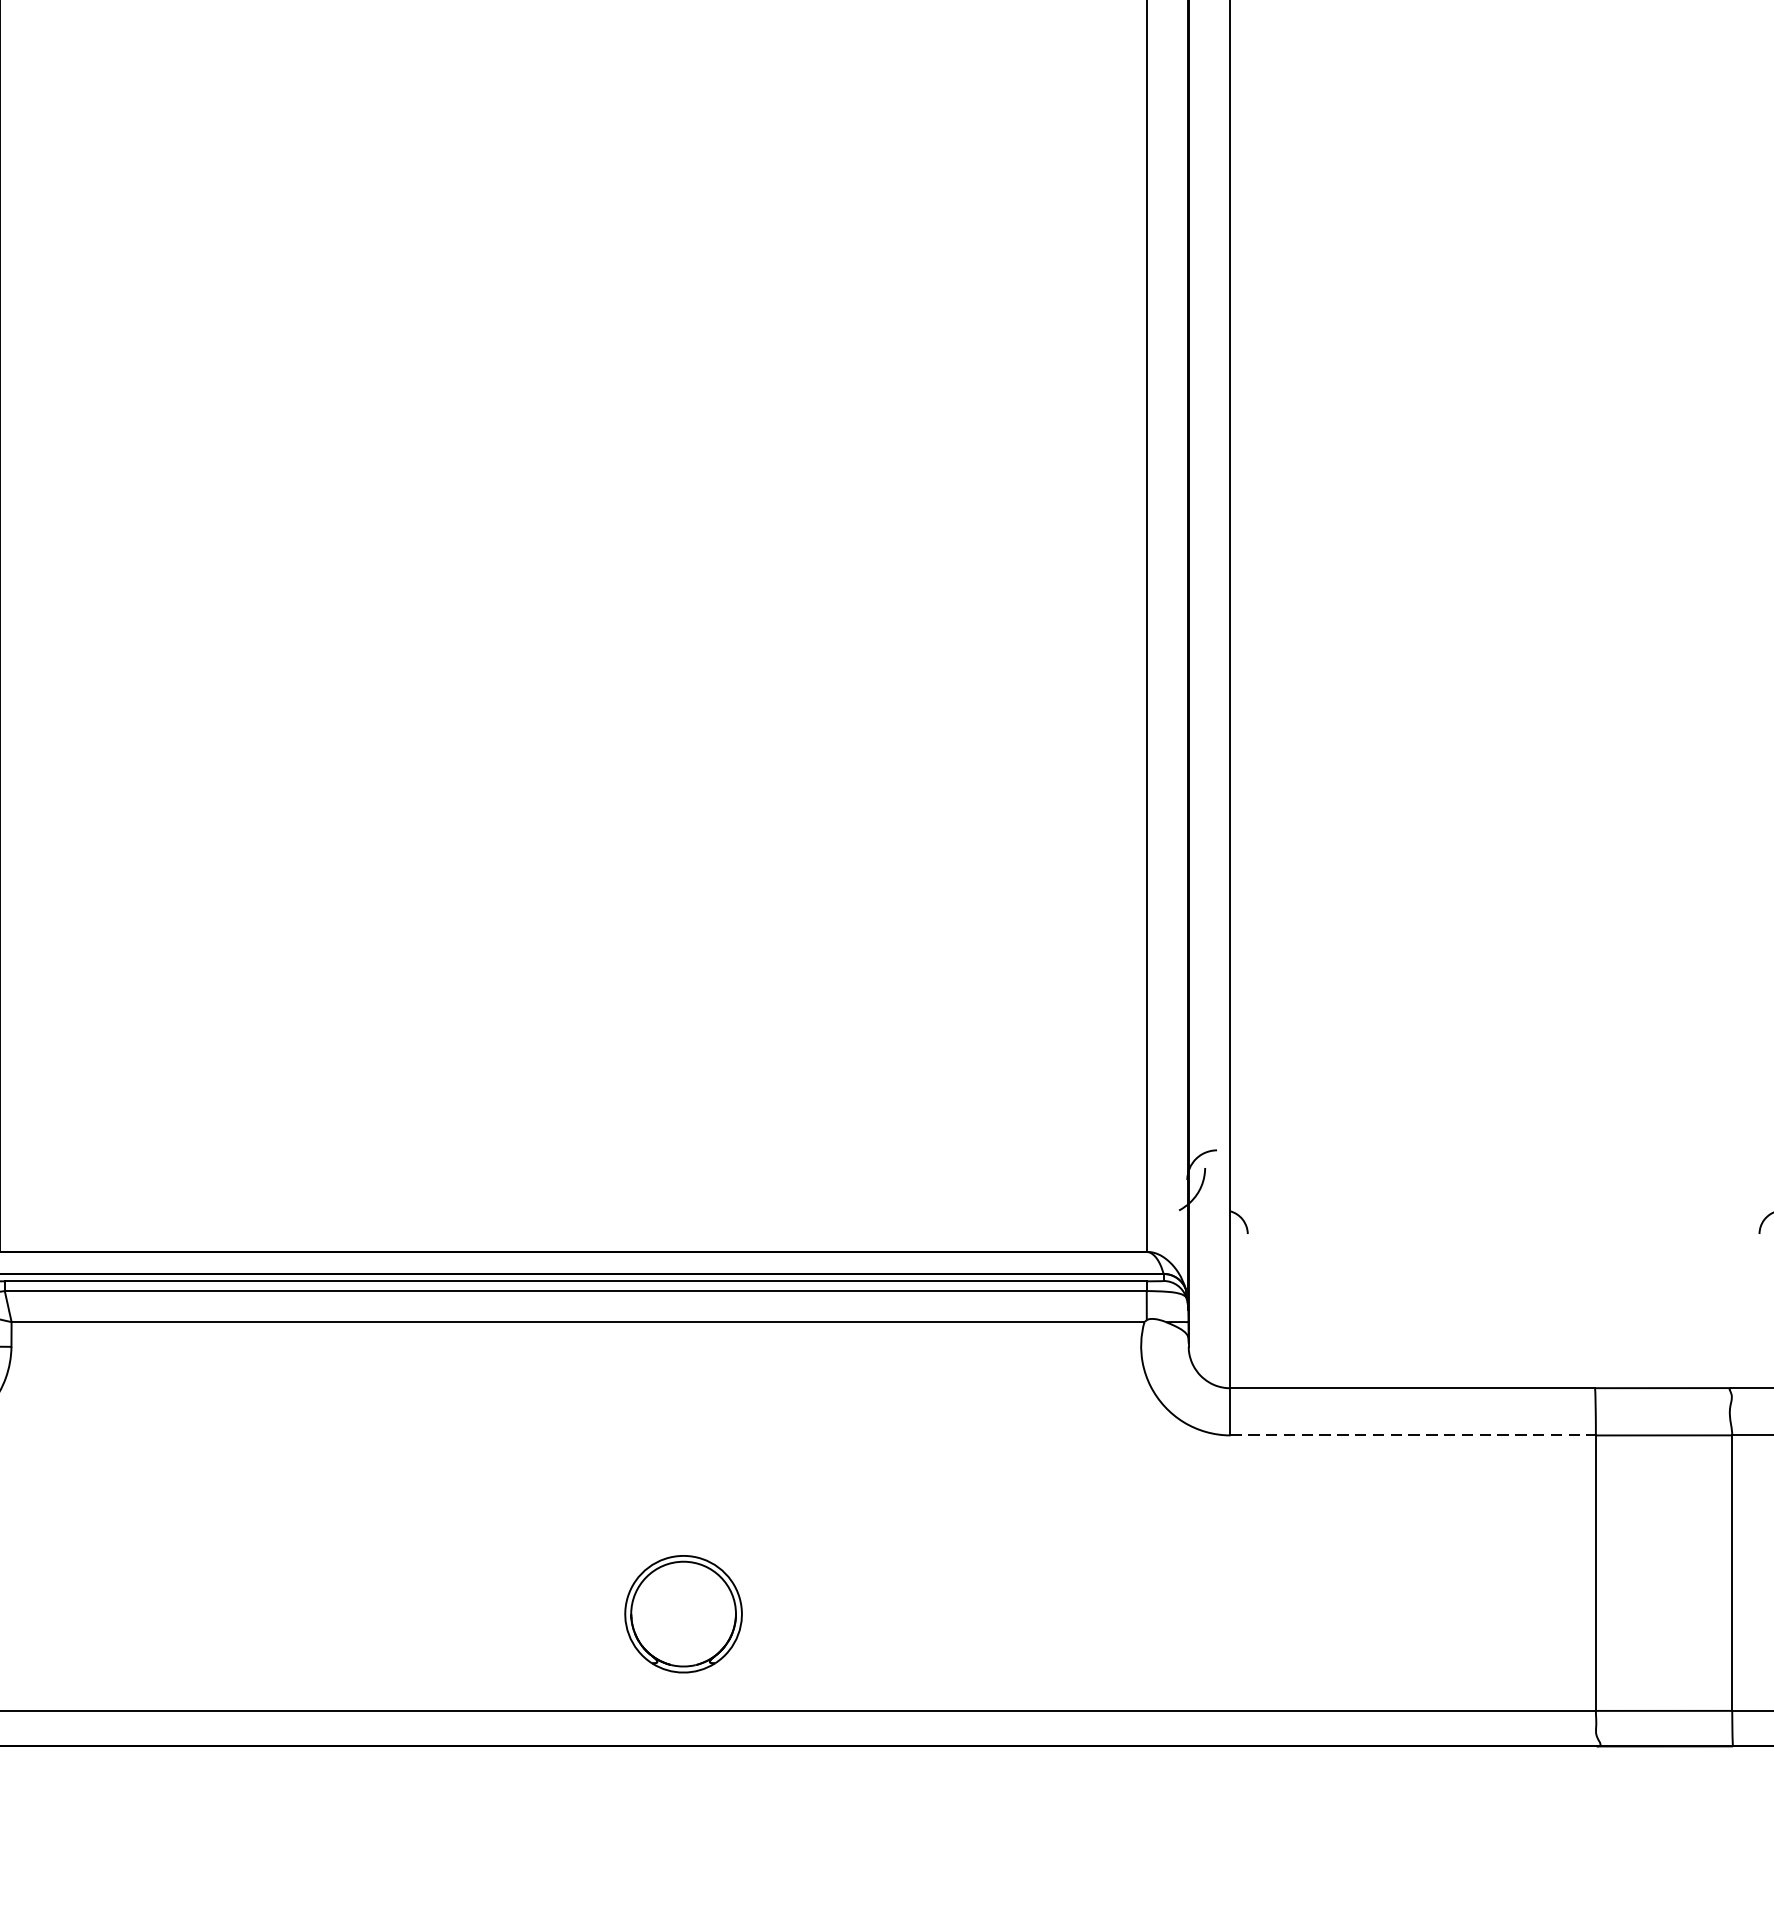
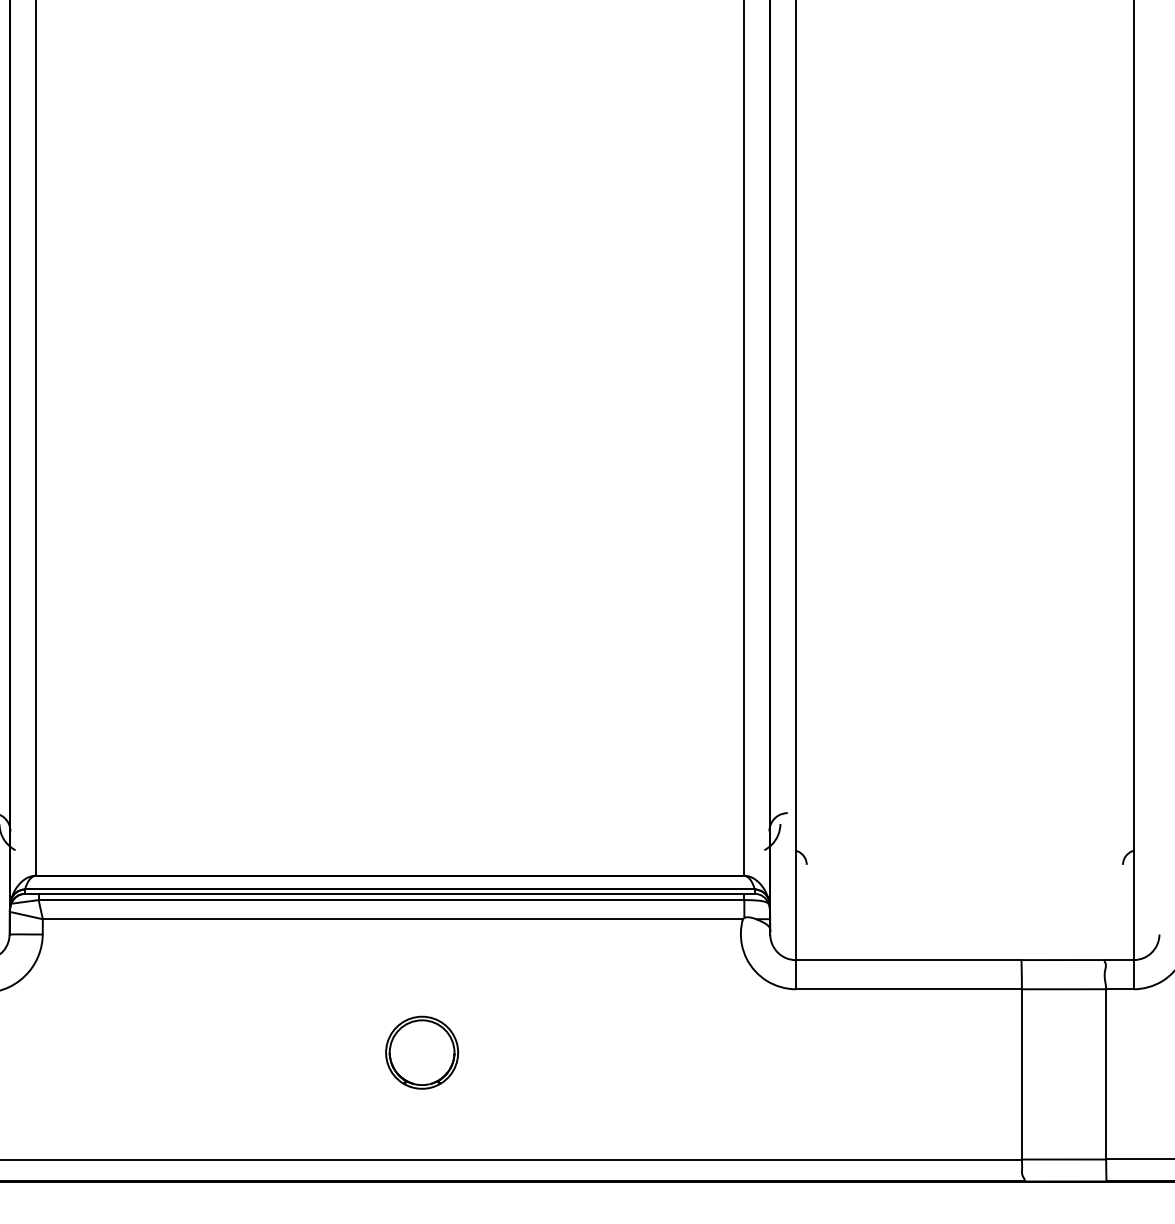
line: (1412, 1435) -> (908, 989), dashed -> solid
part: (684, 1613) -> (422, 1052), moved

